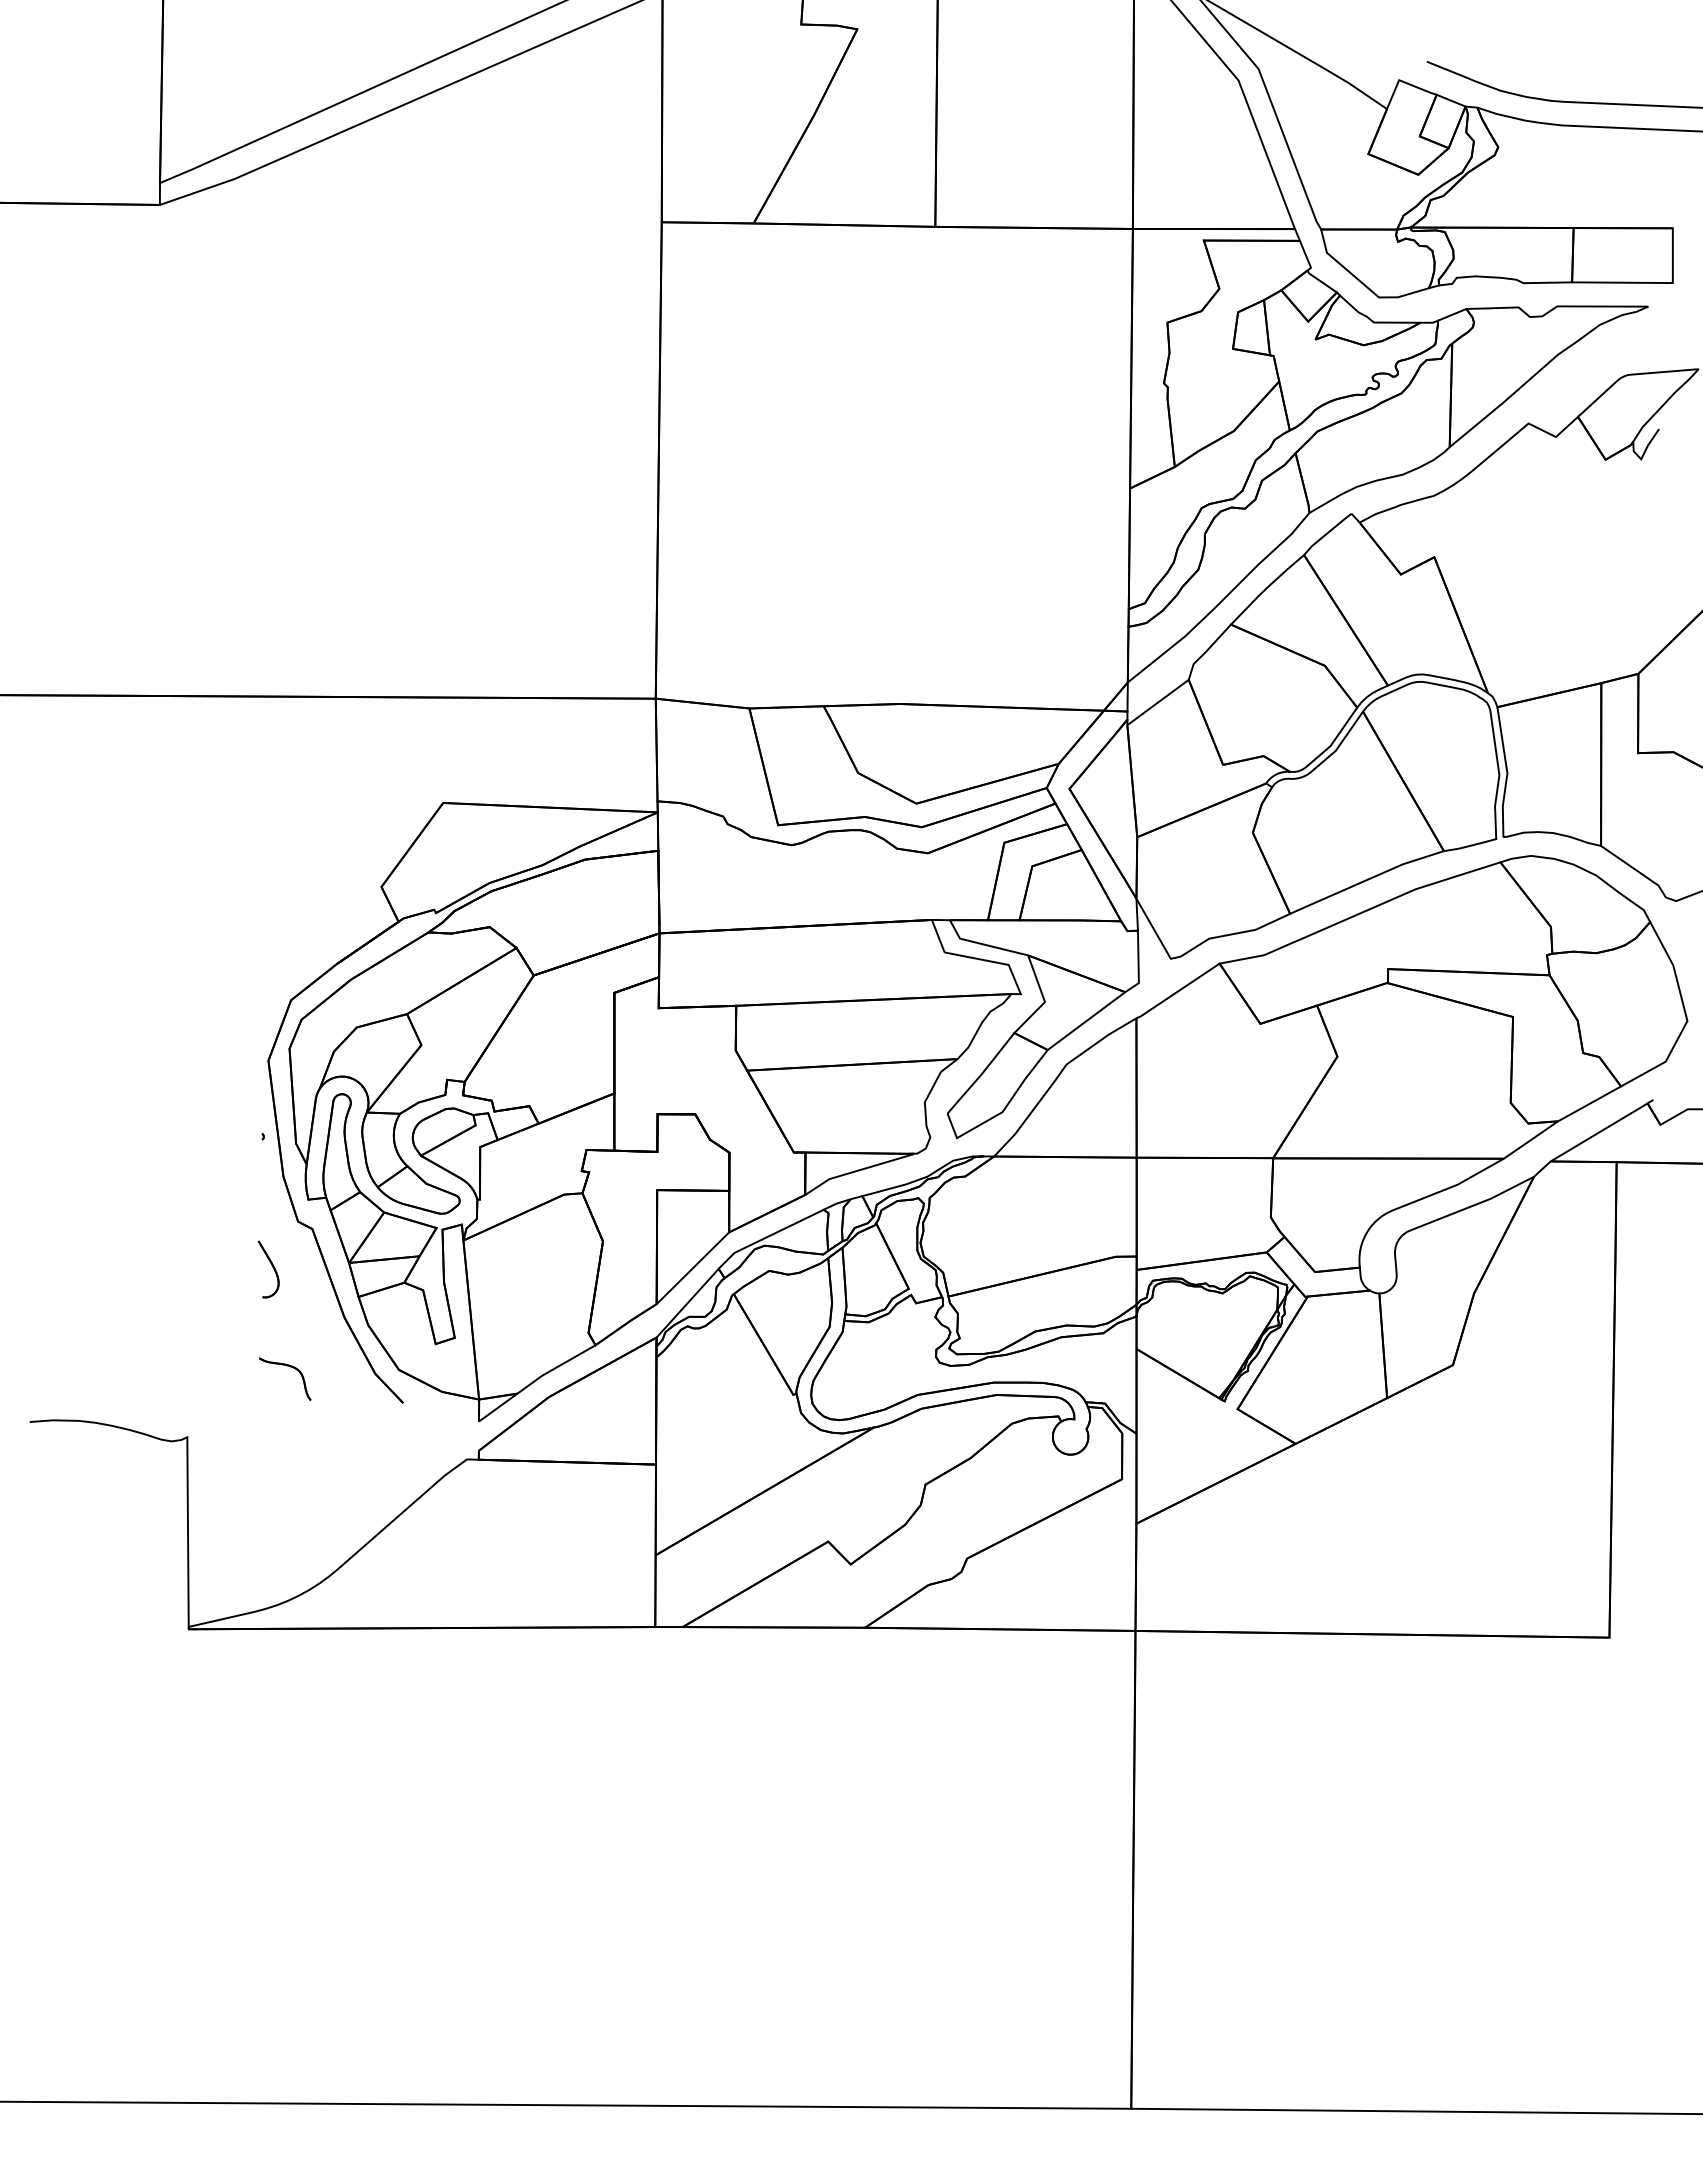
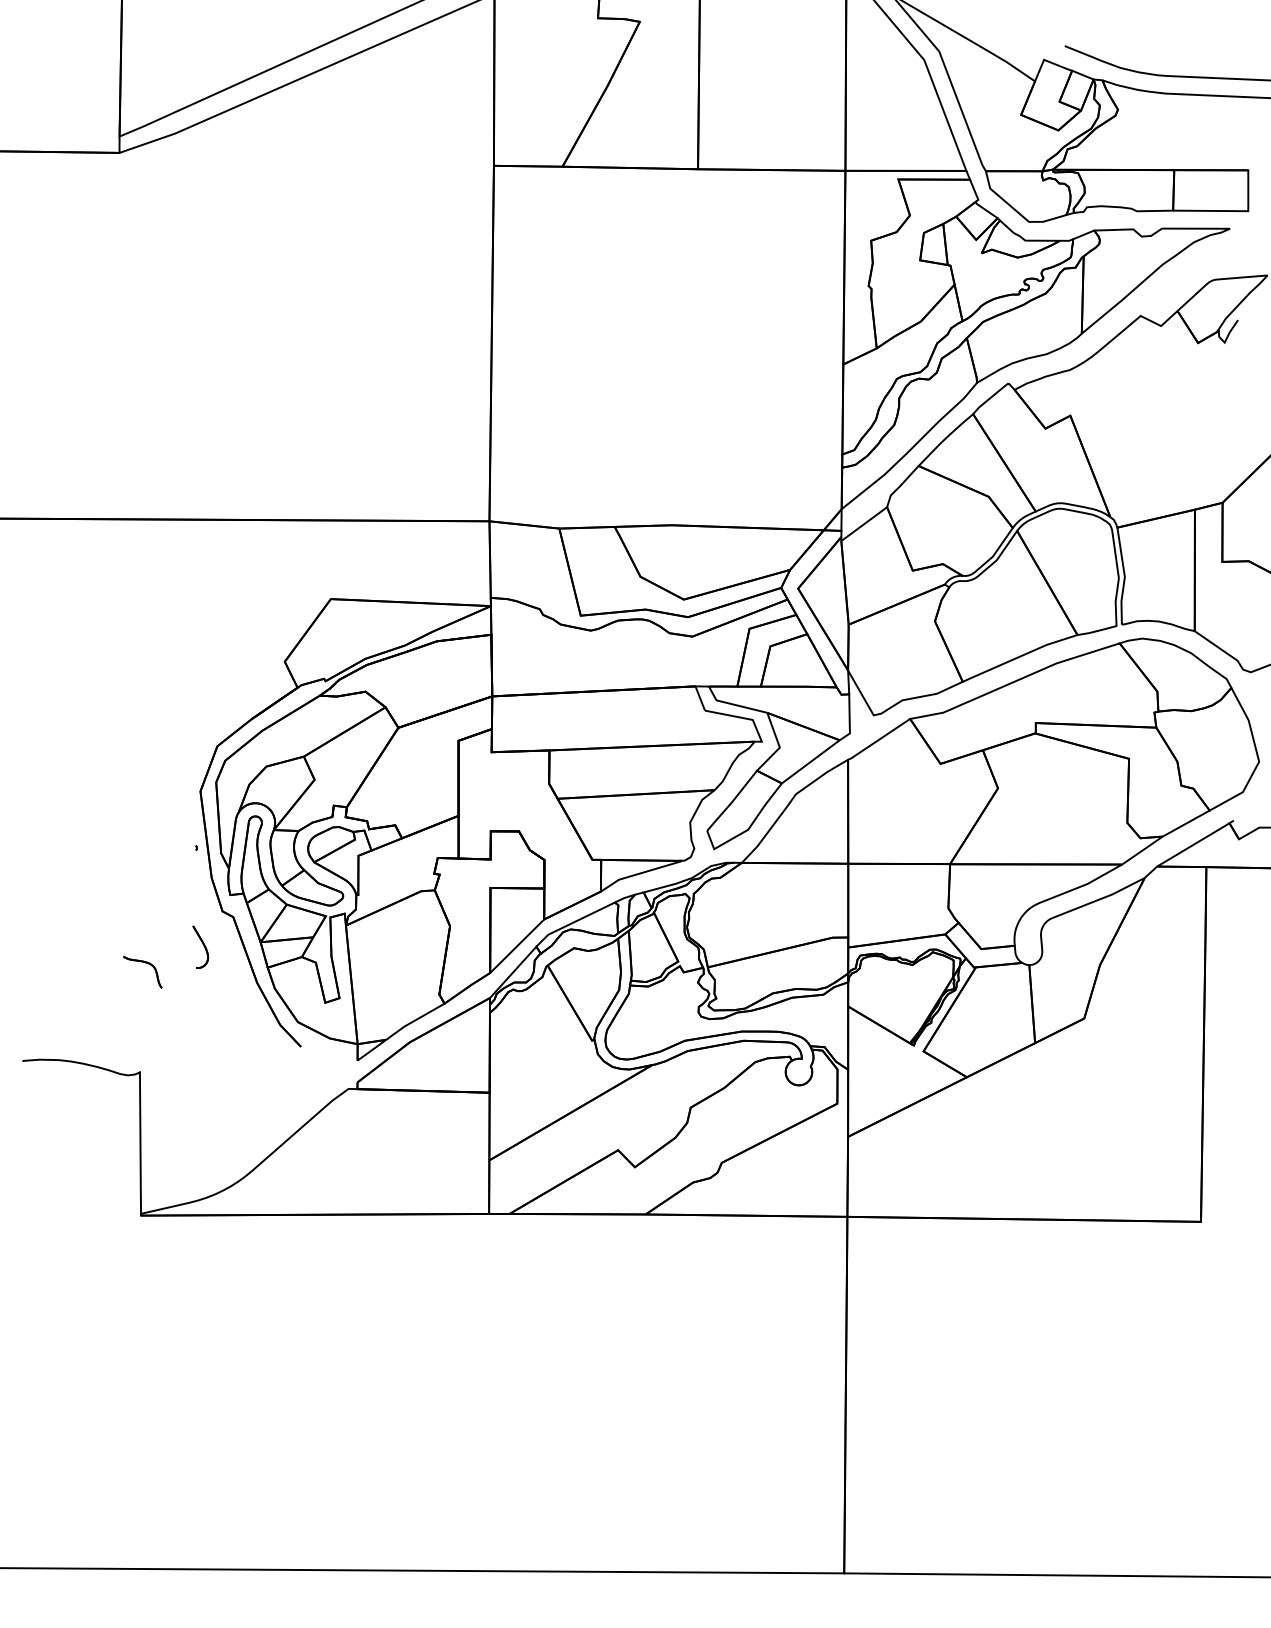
part: (290, 1367) -> (146, 963), moved

